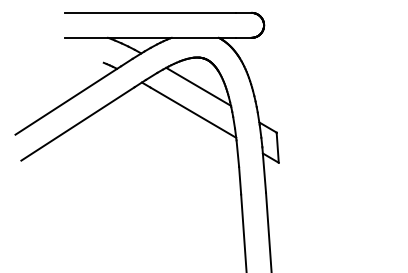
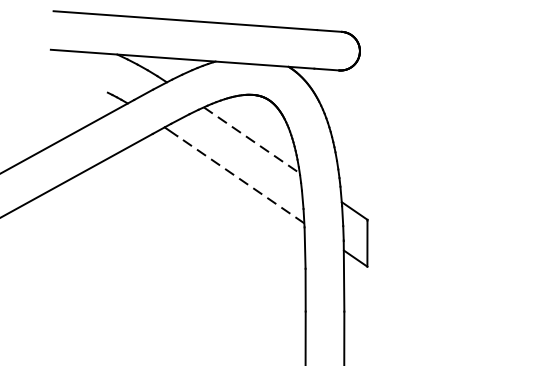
line: (198, 86) -> (251, 139), solid -> dashed
line: (193, 112) -> (241, 179), solid -> dashed

